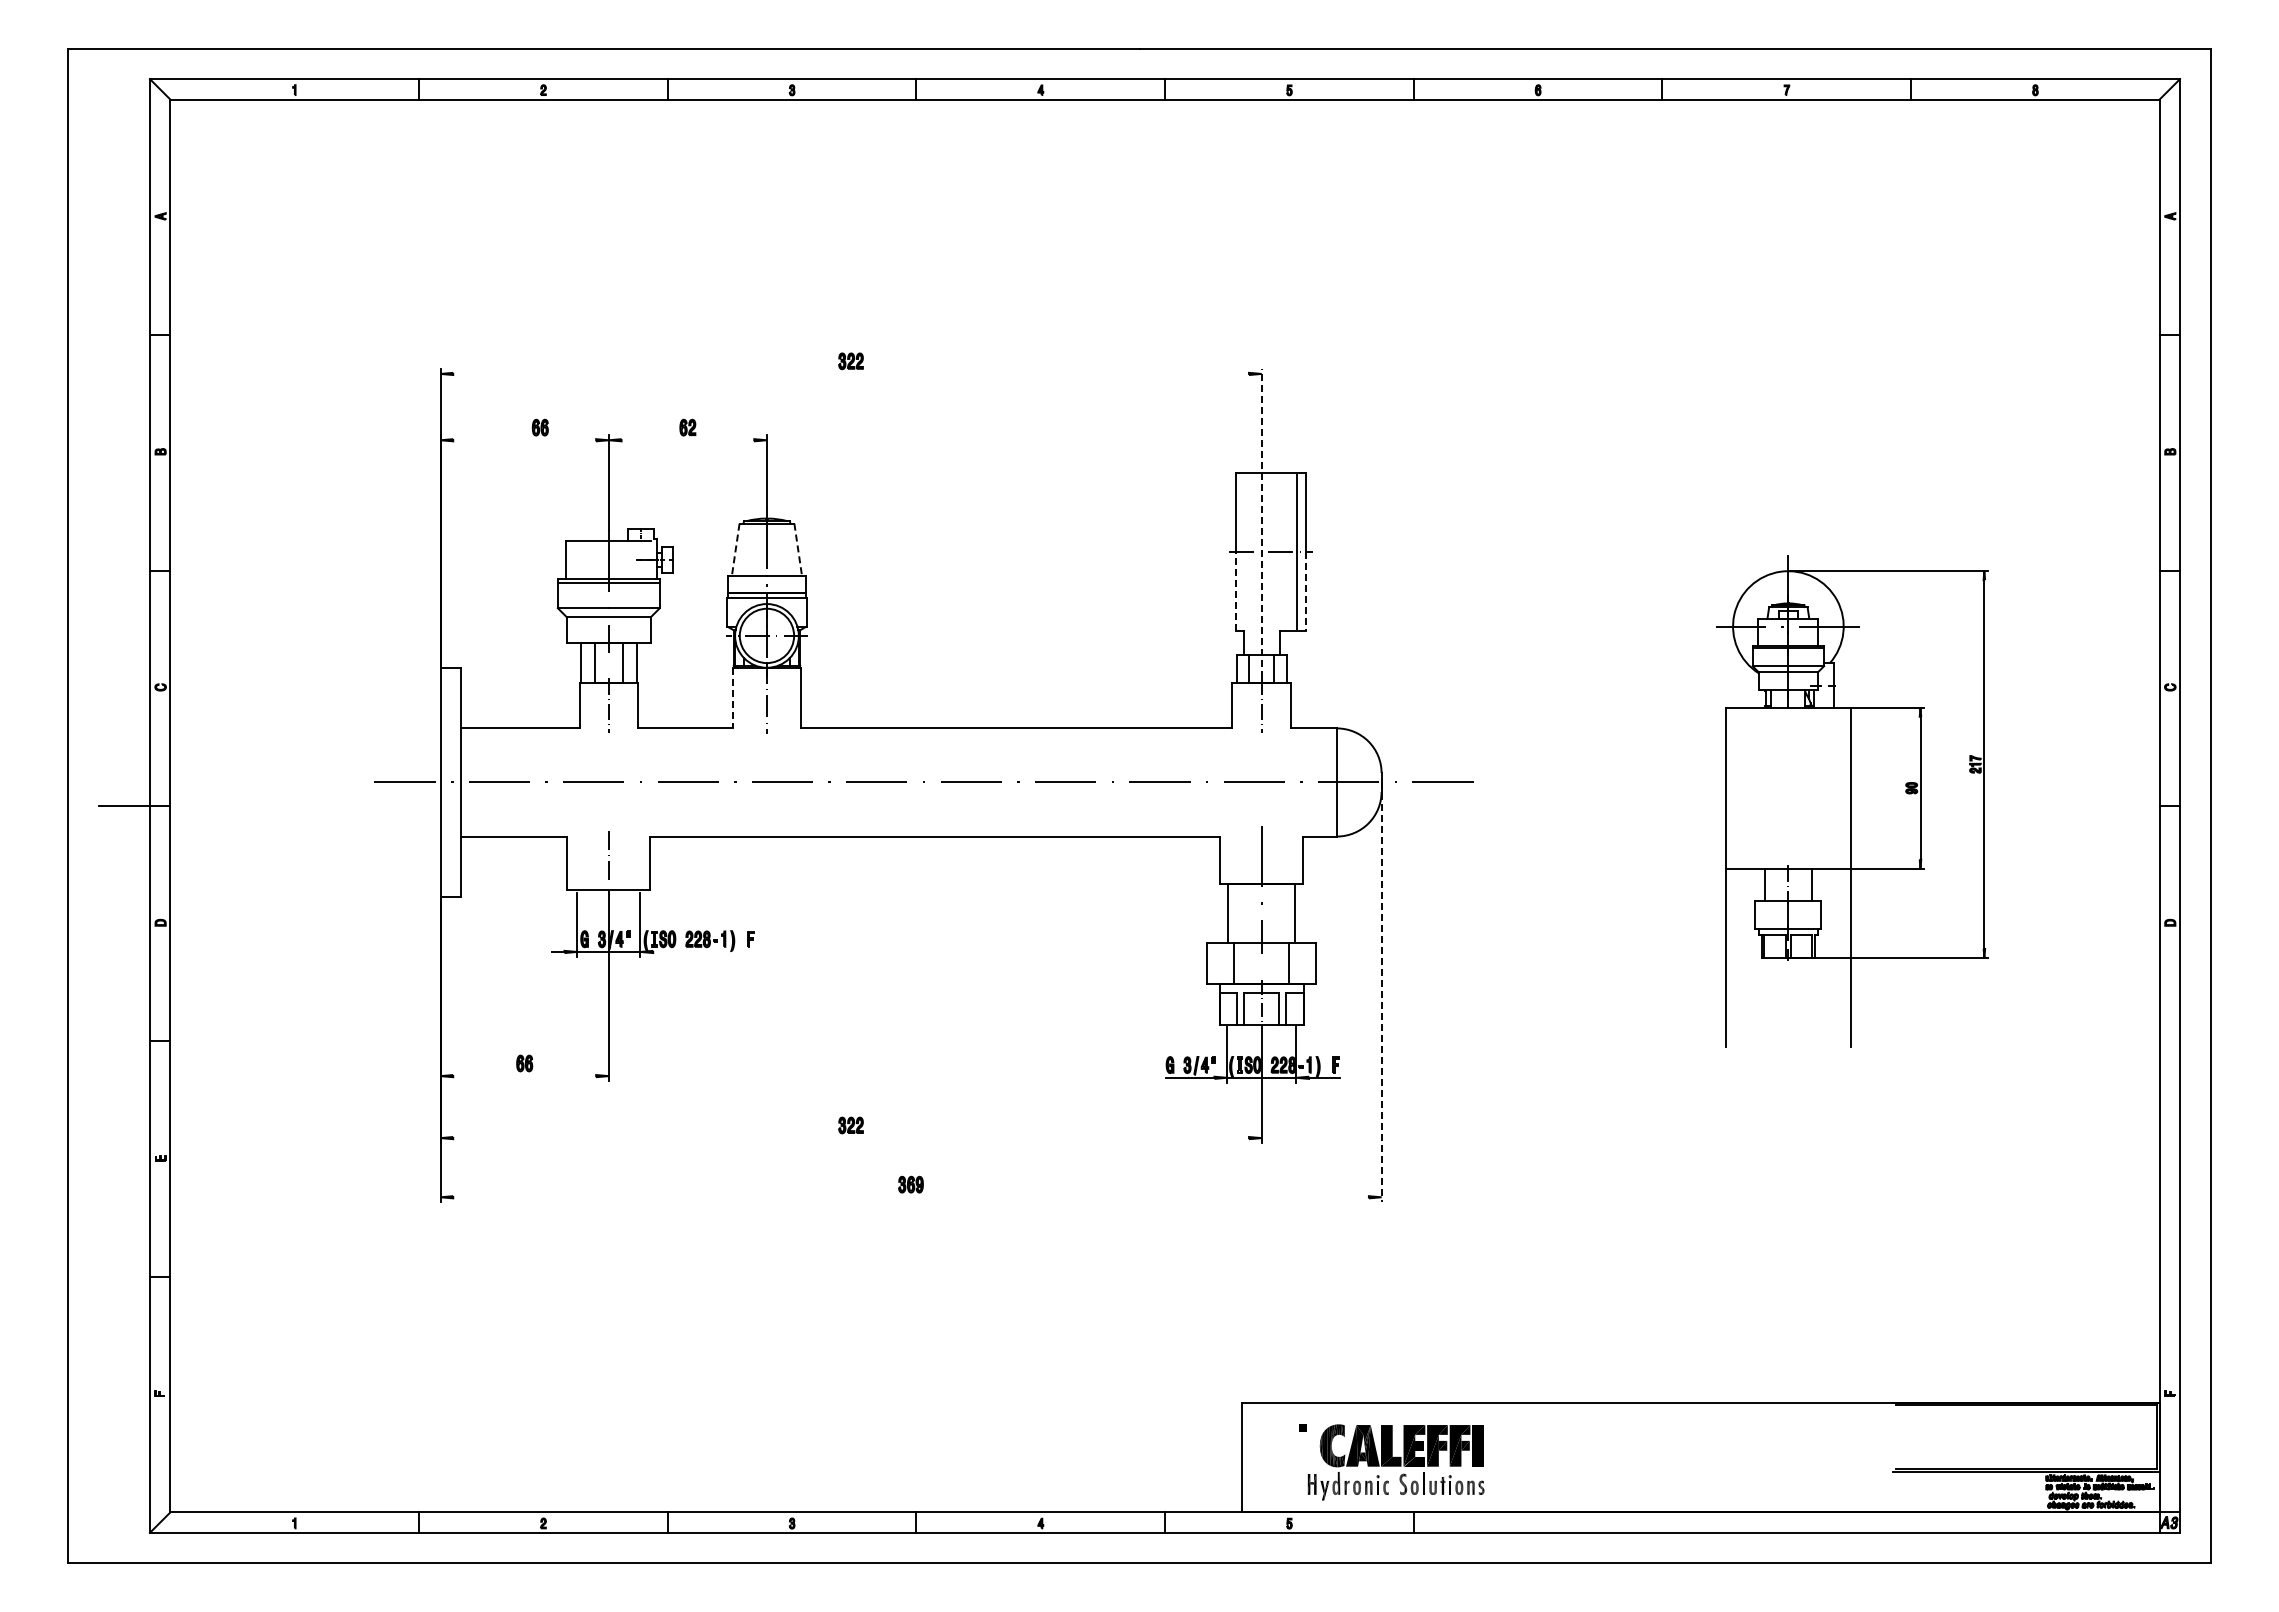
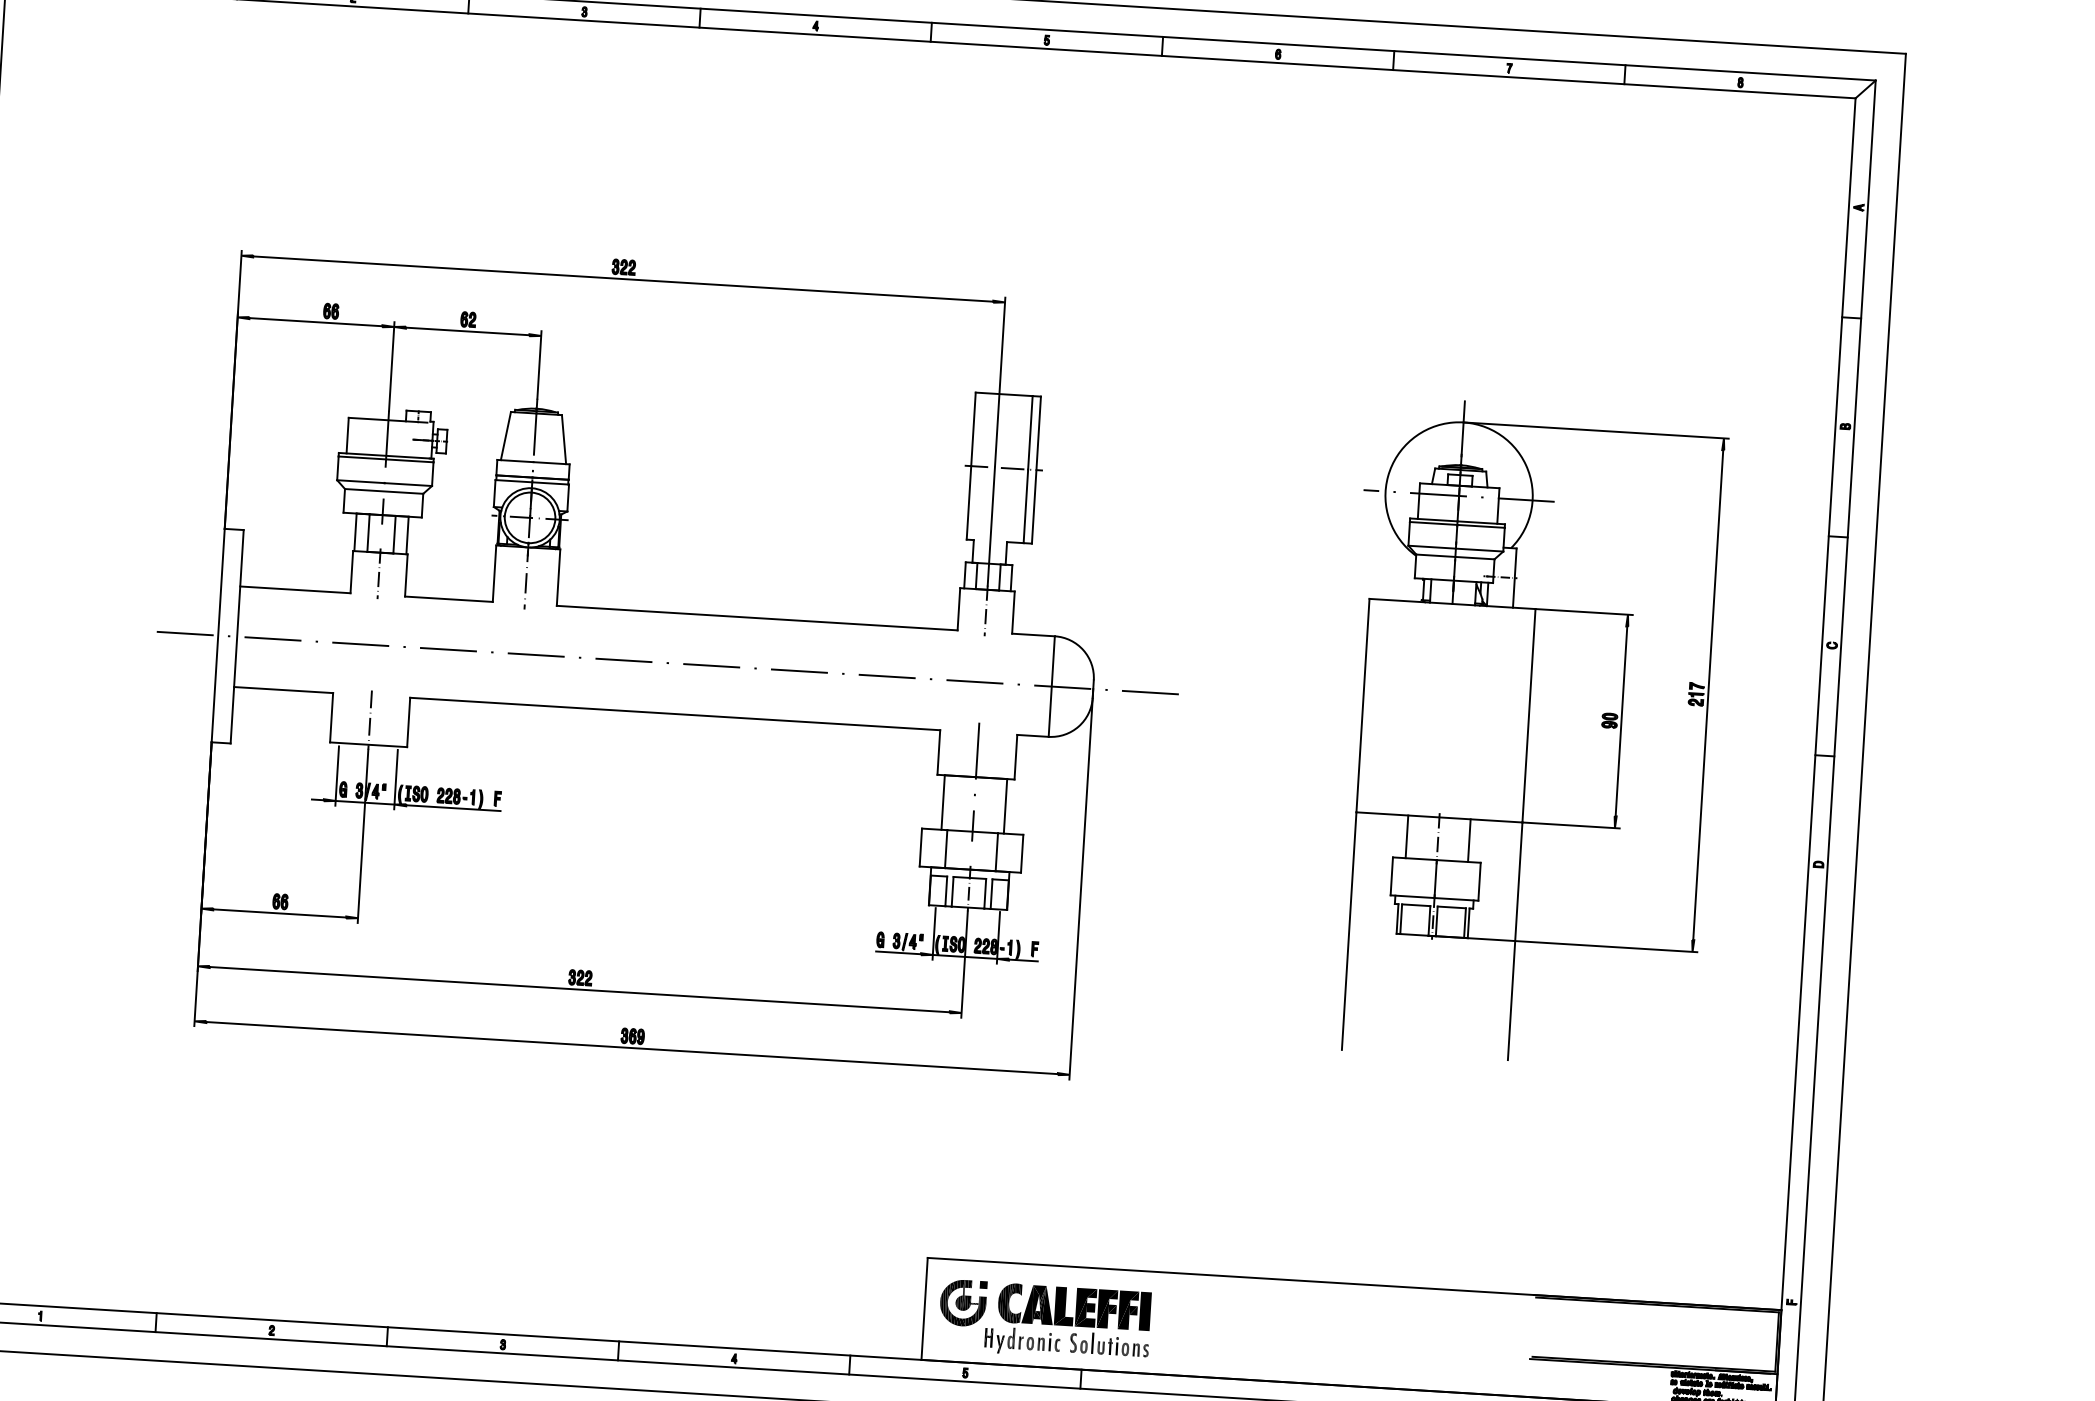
line: (851, 373) -> (623, 278), added
line: (524, 440) -> (315, 322), added
line: (687, 440) -> (467, 331), added
line: (1261, 523) -> (996, 441), dashed -> solid
line: (735, 550) -> (505, 436), dashed -> solid
line: (798, 550) -> (564, 440), dashed -> solid
line: (1236, 591) -> (969, 503), dashed -> solid
line: (1306, 591) -> (1034, 507), dashed -> solid
line: (732, 698) -> (494, 574), dashed -> solid
part: (1852, 801) -> (1530, 733), size x1.43
line: (703, 951) -> (453, 807), added
line: (1381, 992) -> (1081, 884), dashed -> solid
line: (524, 1076) -> (279, 913), added
line: (851, 1138) -> (580, 990), added
line: (910, 1197) -> (631, 1048), added
part: (1282, 1448) -> (963, 1302), added

